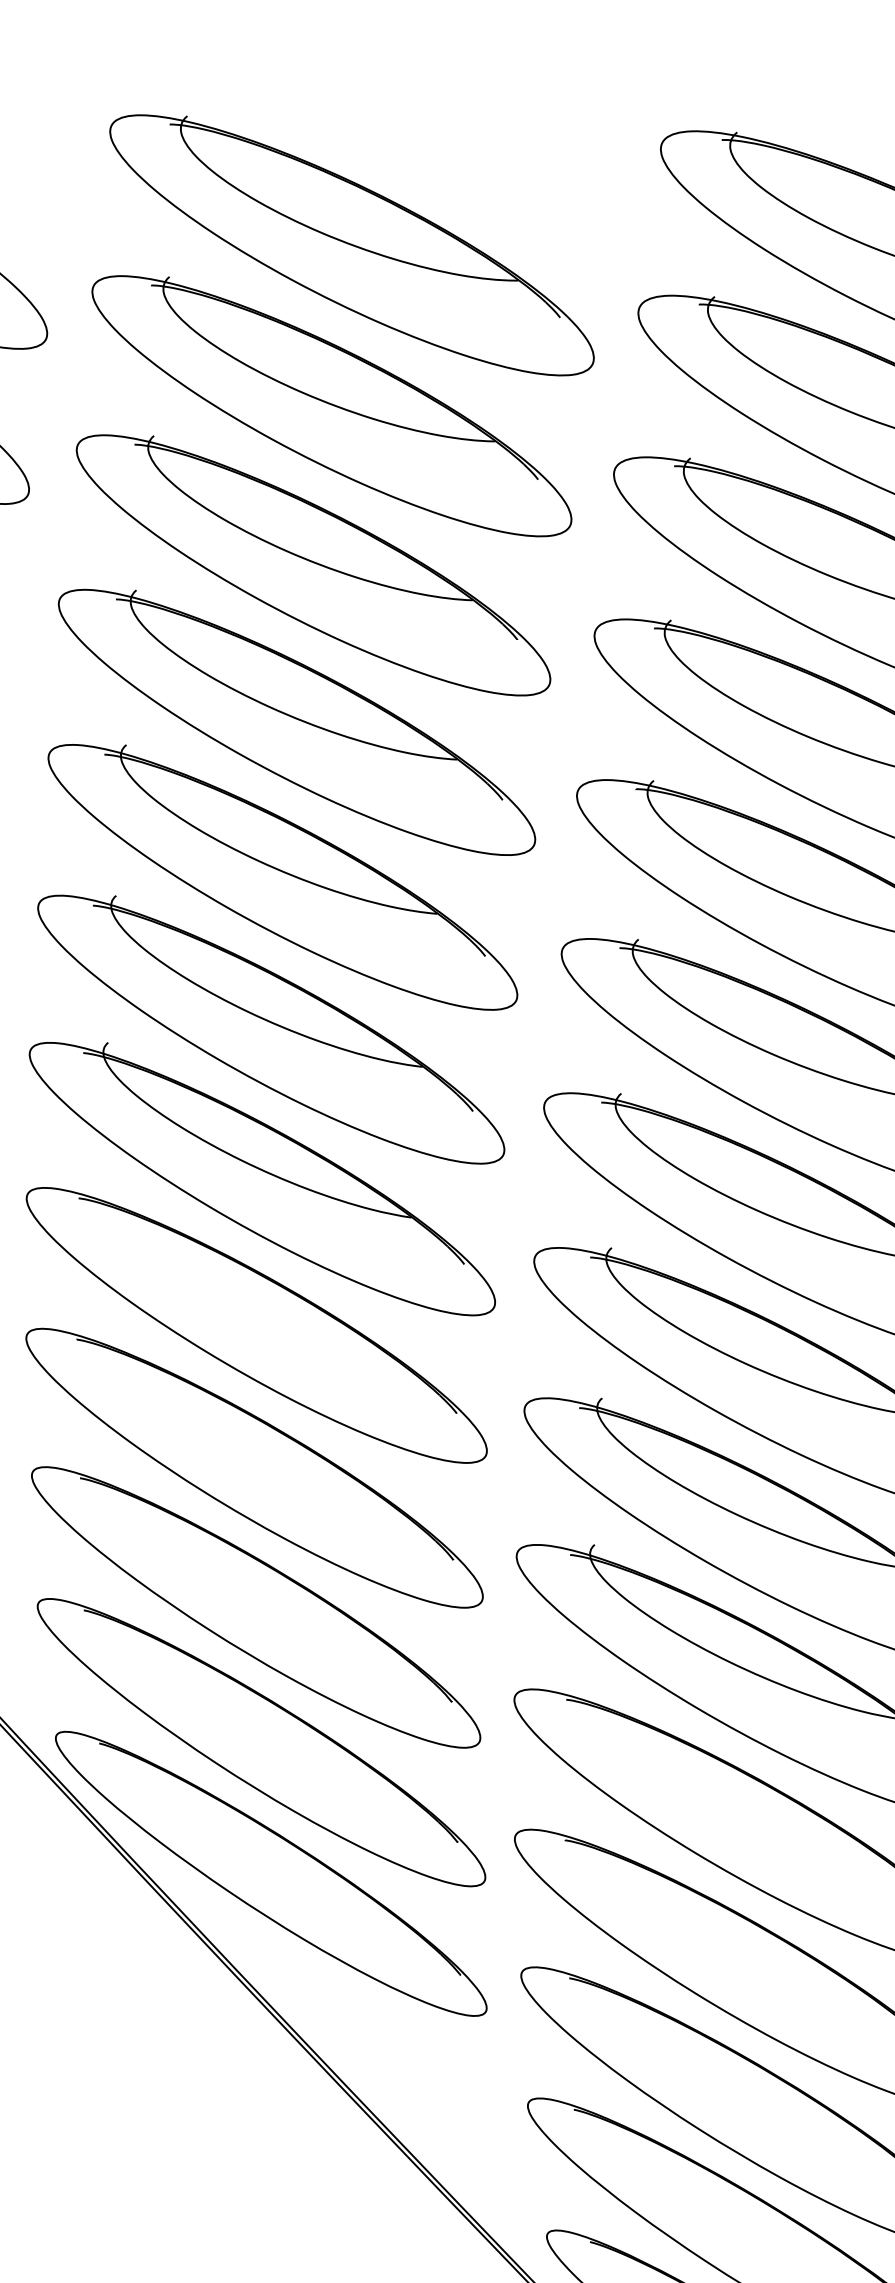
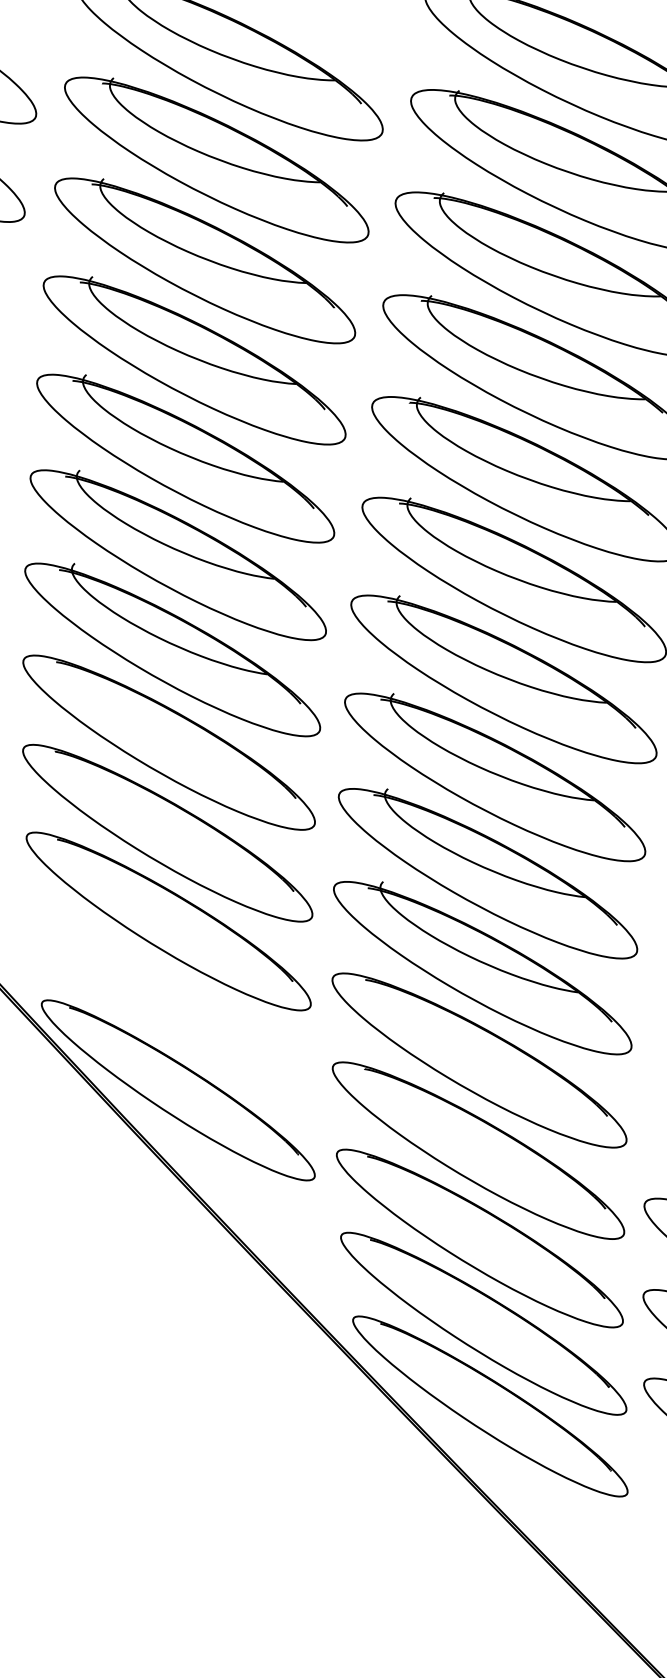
part: (260, 1743) -> (171, 1007), removed

